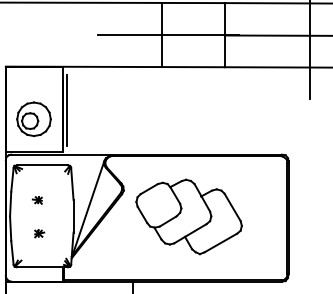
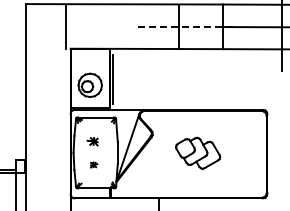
line: (168, 36) -> (183, 27), solid -> dashed
part: (37, 199) -> (92, 141), size x1.6
part: (188, 217) -> (197, 153), size x0.6

